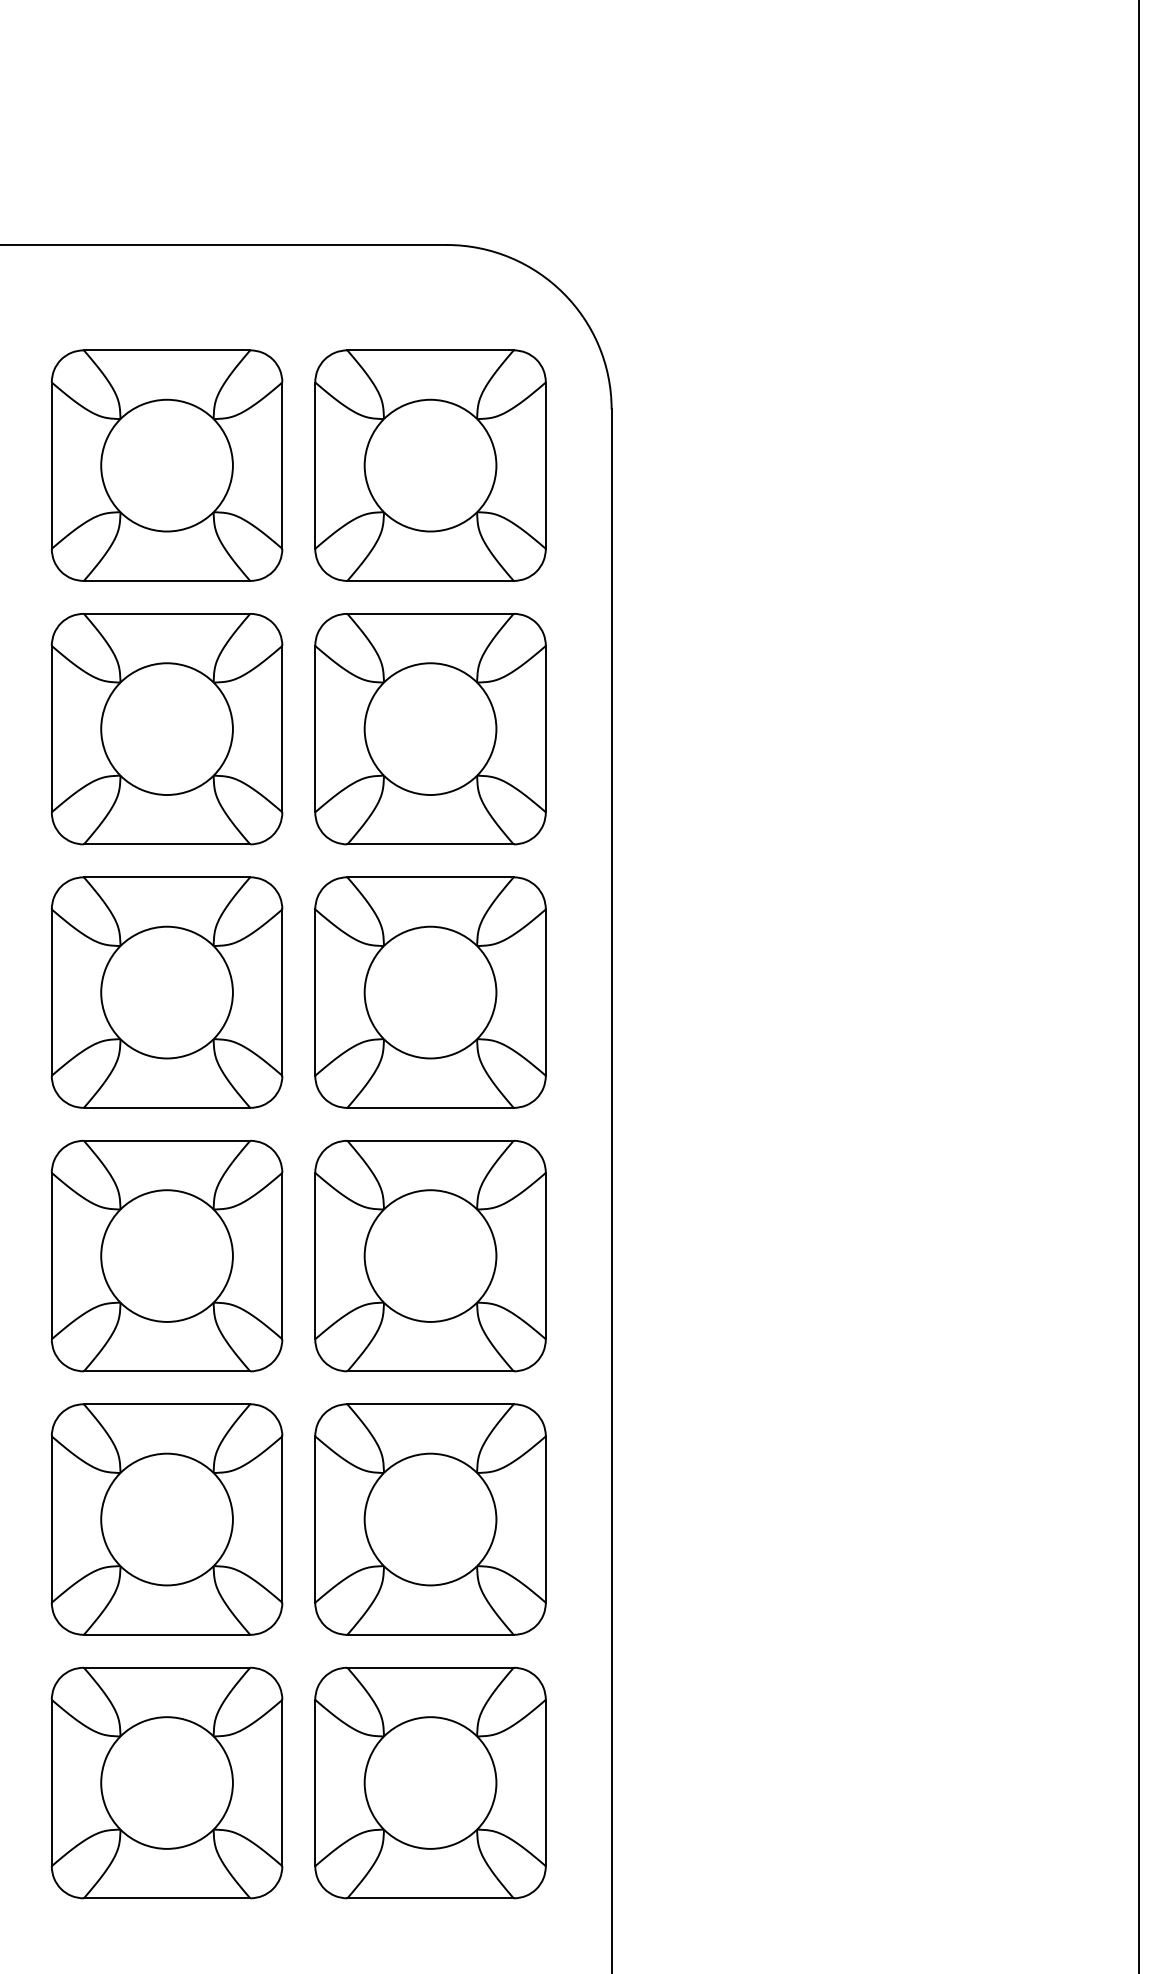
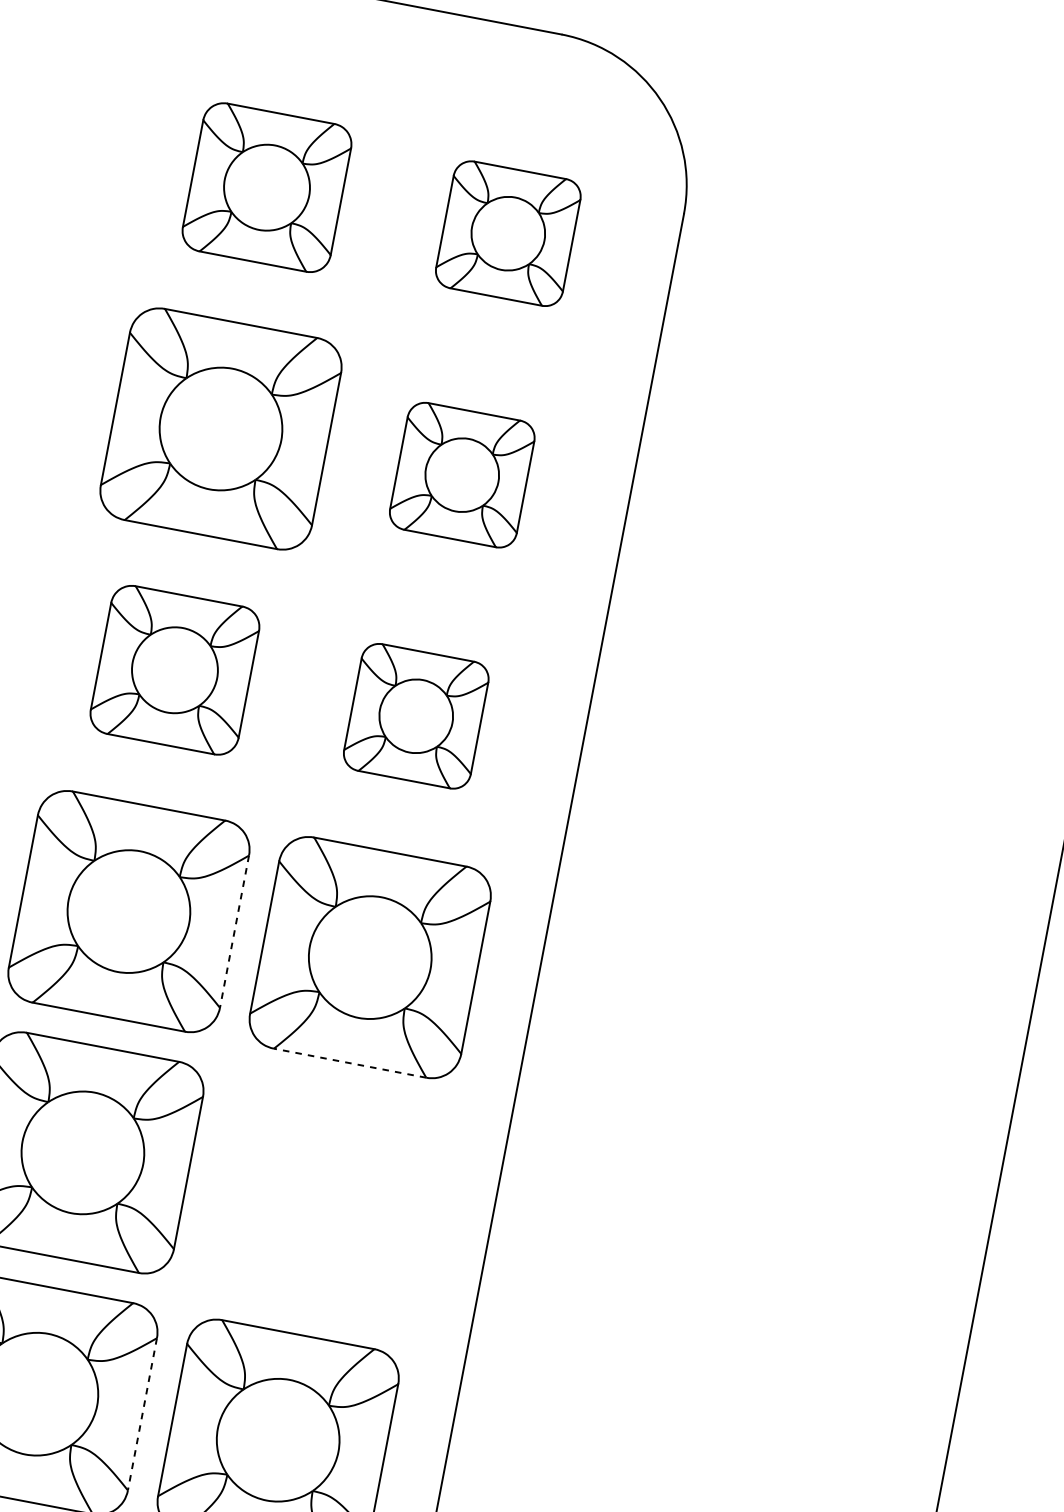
part: (166, 465) -> (266, 187), size x0.7
part: (430, 465) -> (508, 233), size x0.6
part: (430, 729) -> (462, 475), size x0.6
part: (166, 992) -> (174, 670), size x0.7
part: (430, 992) -> (416, 716), size x0.6
line: (282, 1256) -> (234, 932), solid -> dashed
line: (430, 1371) -> (350, 1063), solid -> dashed
part: (430, 1519) -> (324, 1198), removed
line: (282, 1783) -> (142, 1414), solid -> dashed

